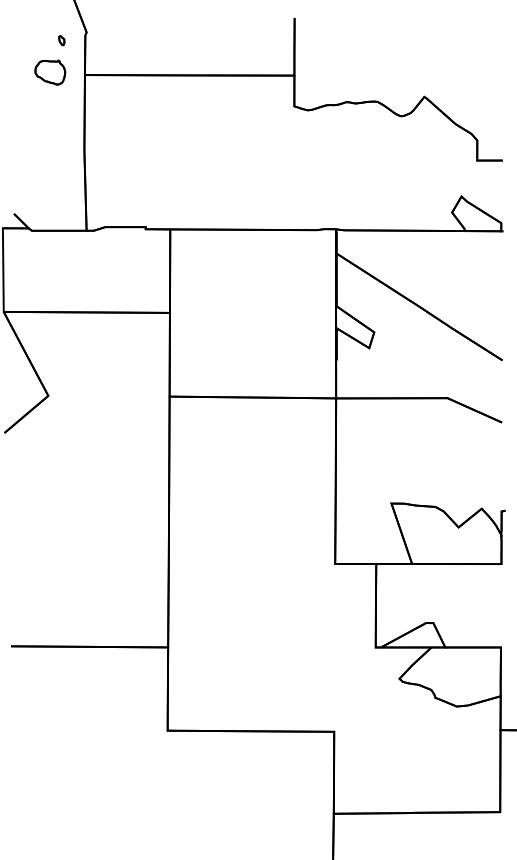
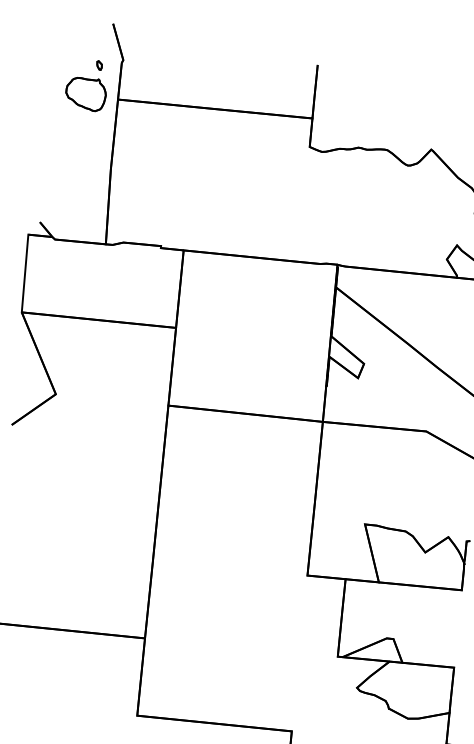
part: (50, 72) -> (86, 94), size x1.43

